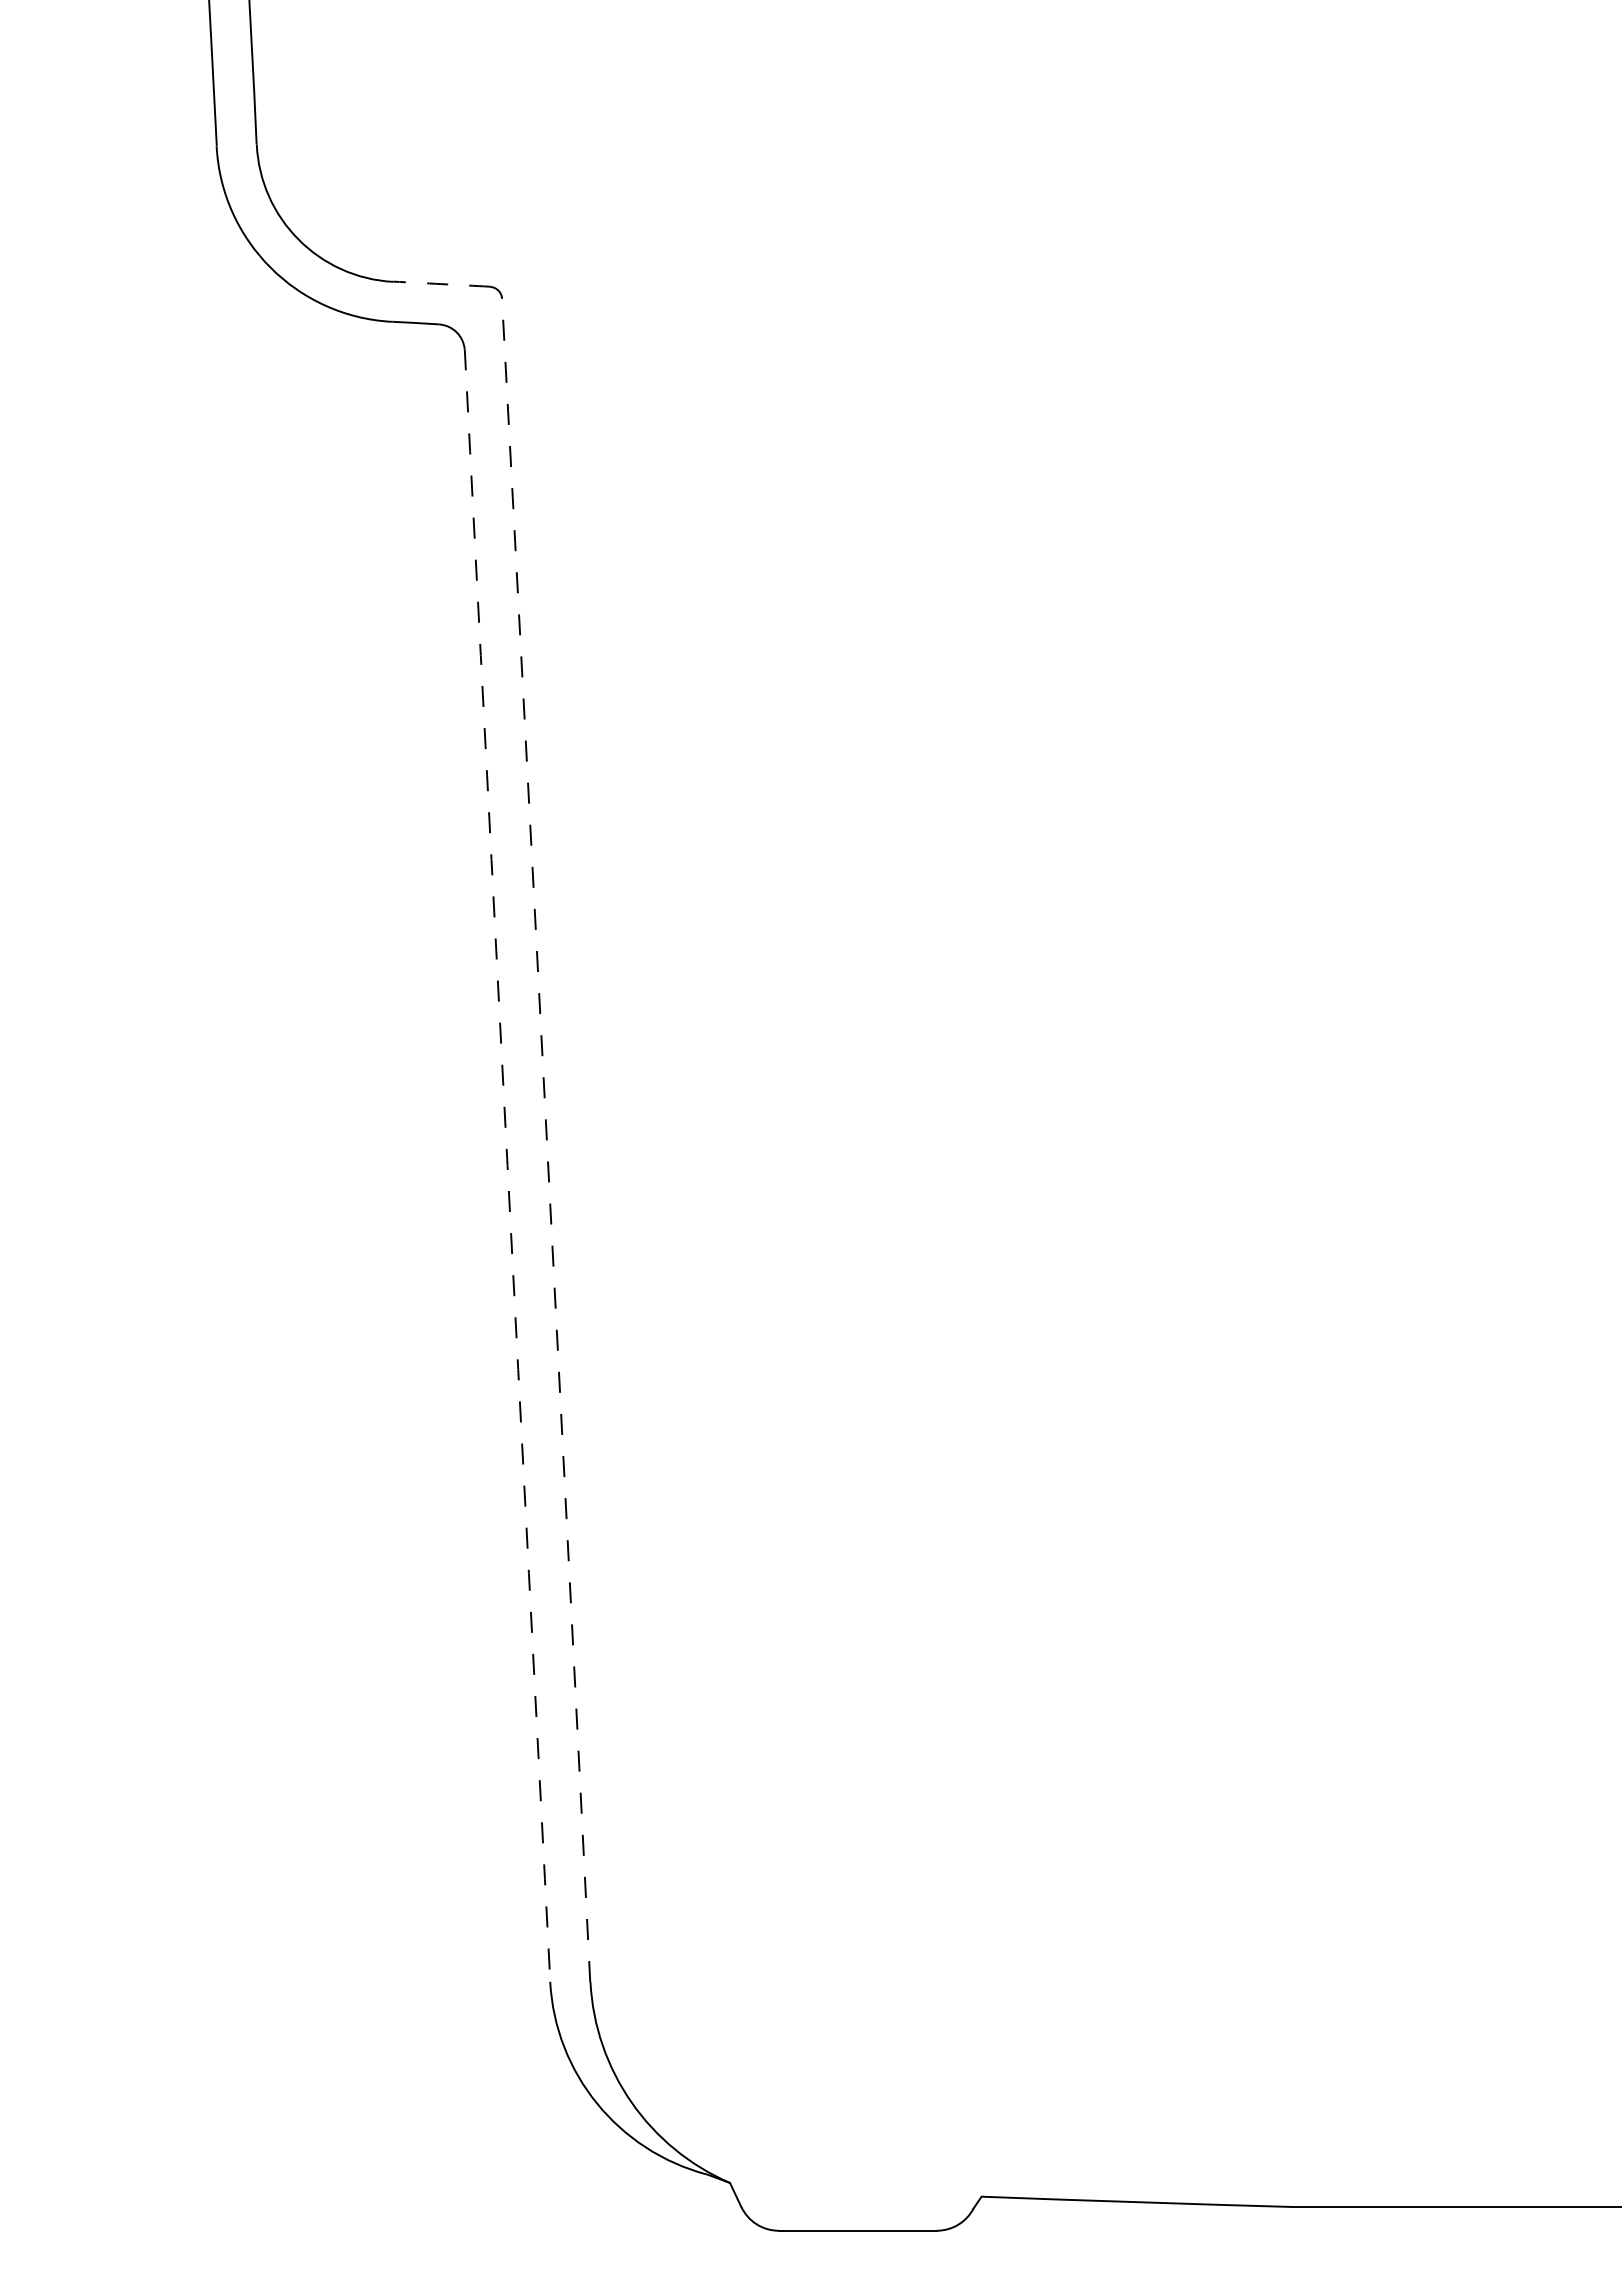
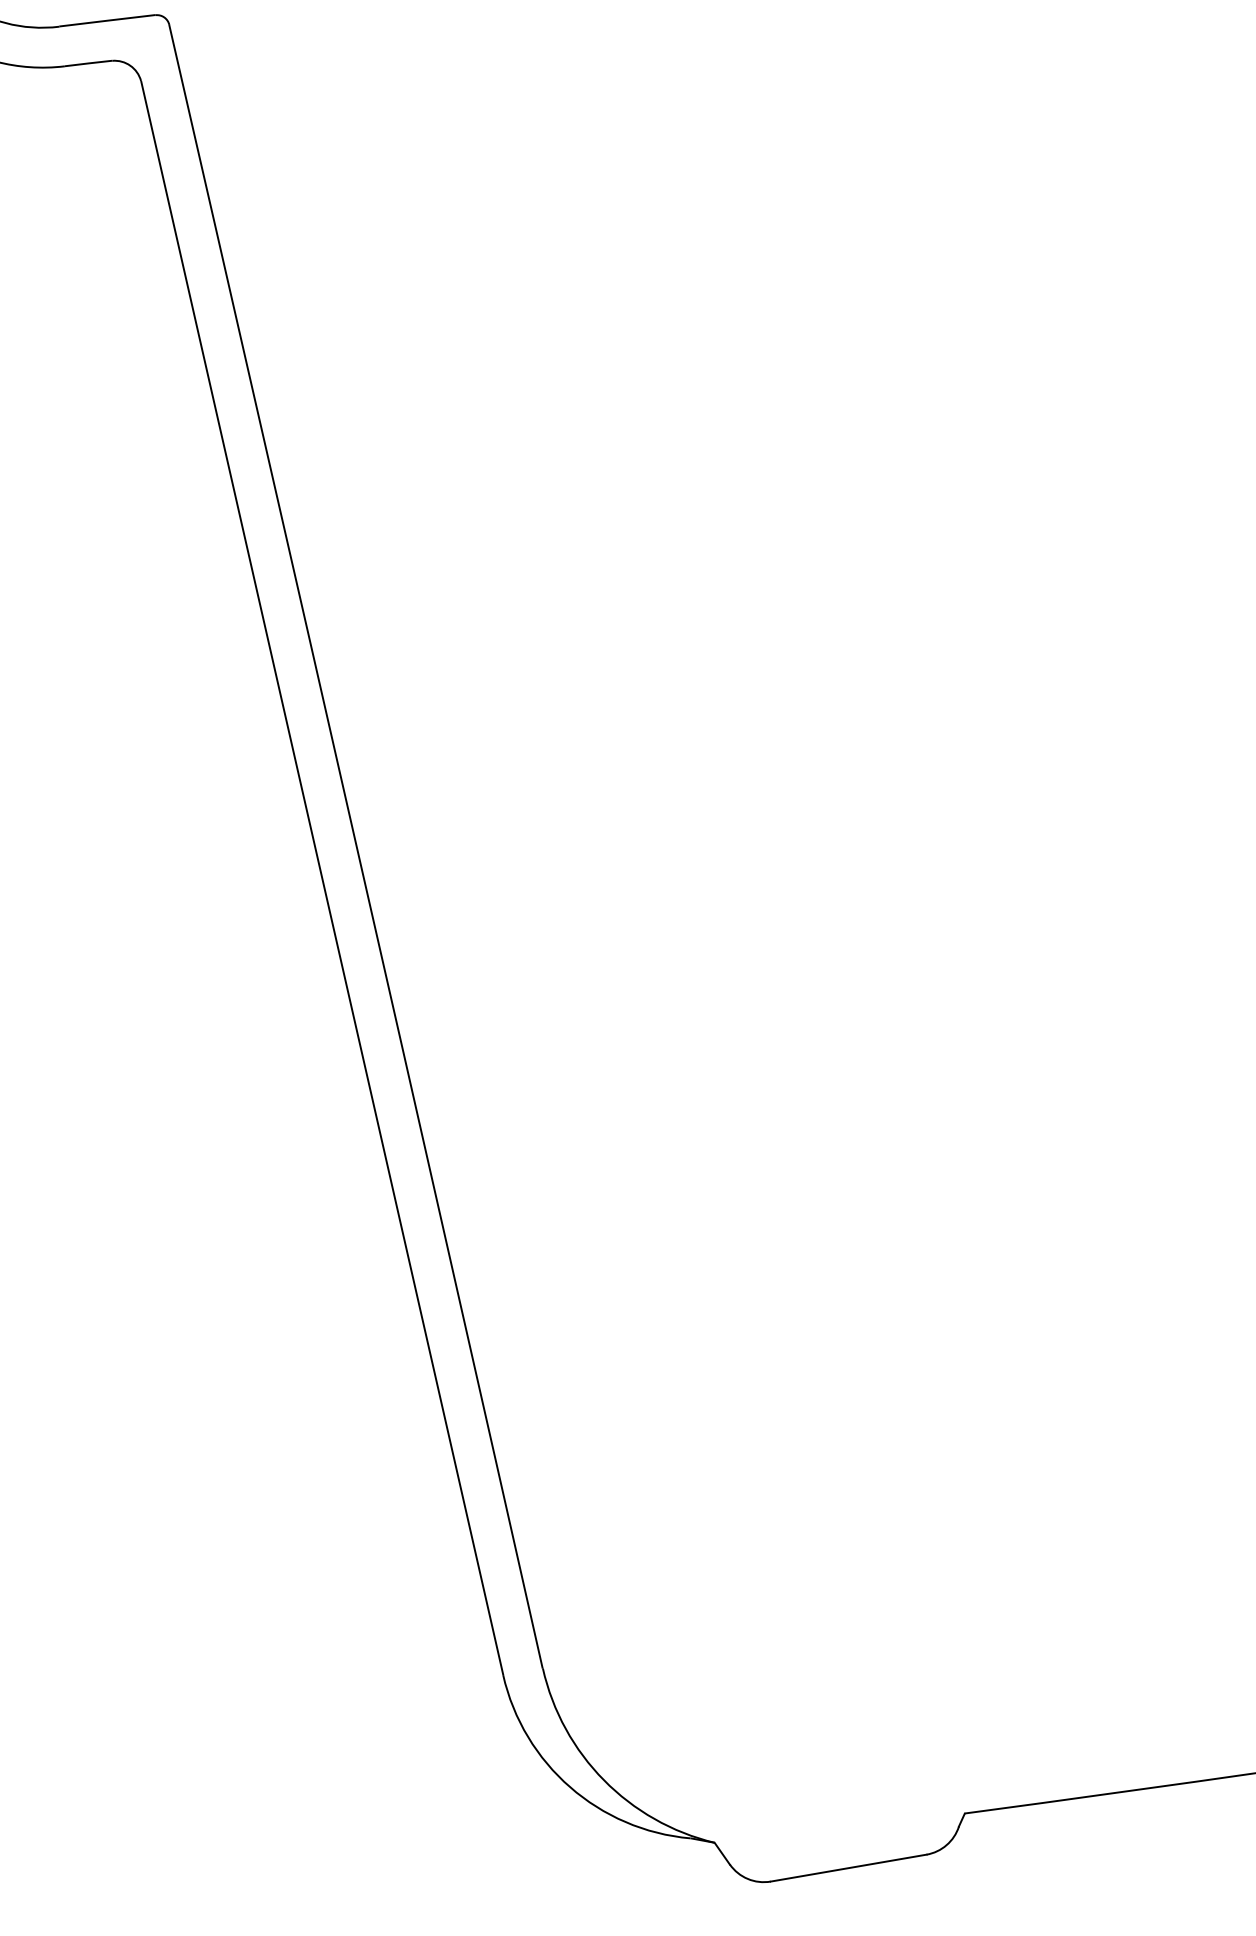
arc: (441, 284) -> (107, 21), dashed -> solid
arc: (546, 1140) -> (356, 846), dashed -> solid
arc: (507, 1165) -> (322, 878), dashed -> solid

